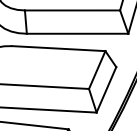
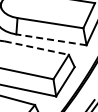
line: (77, 33) -> (51, 39), solid -> dashed
line: (58, 49) -> (36, 48), solid -> dashed

